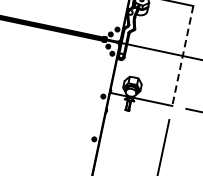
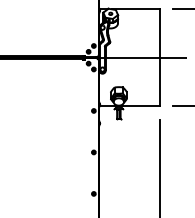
line: (182, 56) -> (159, 58), dashed -> solid

